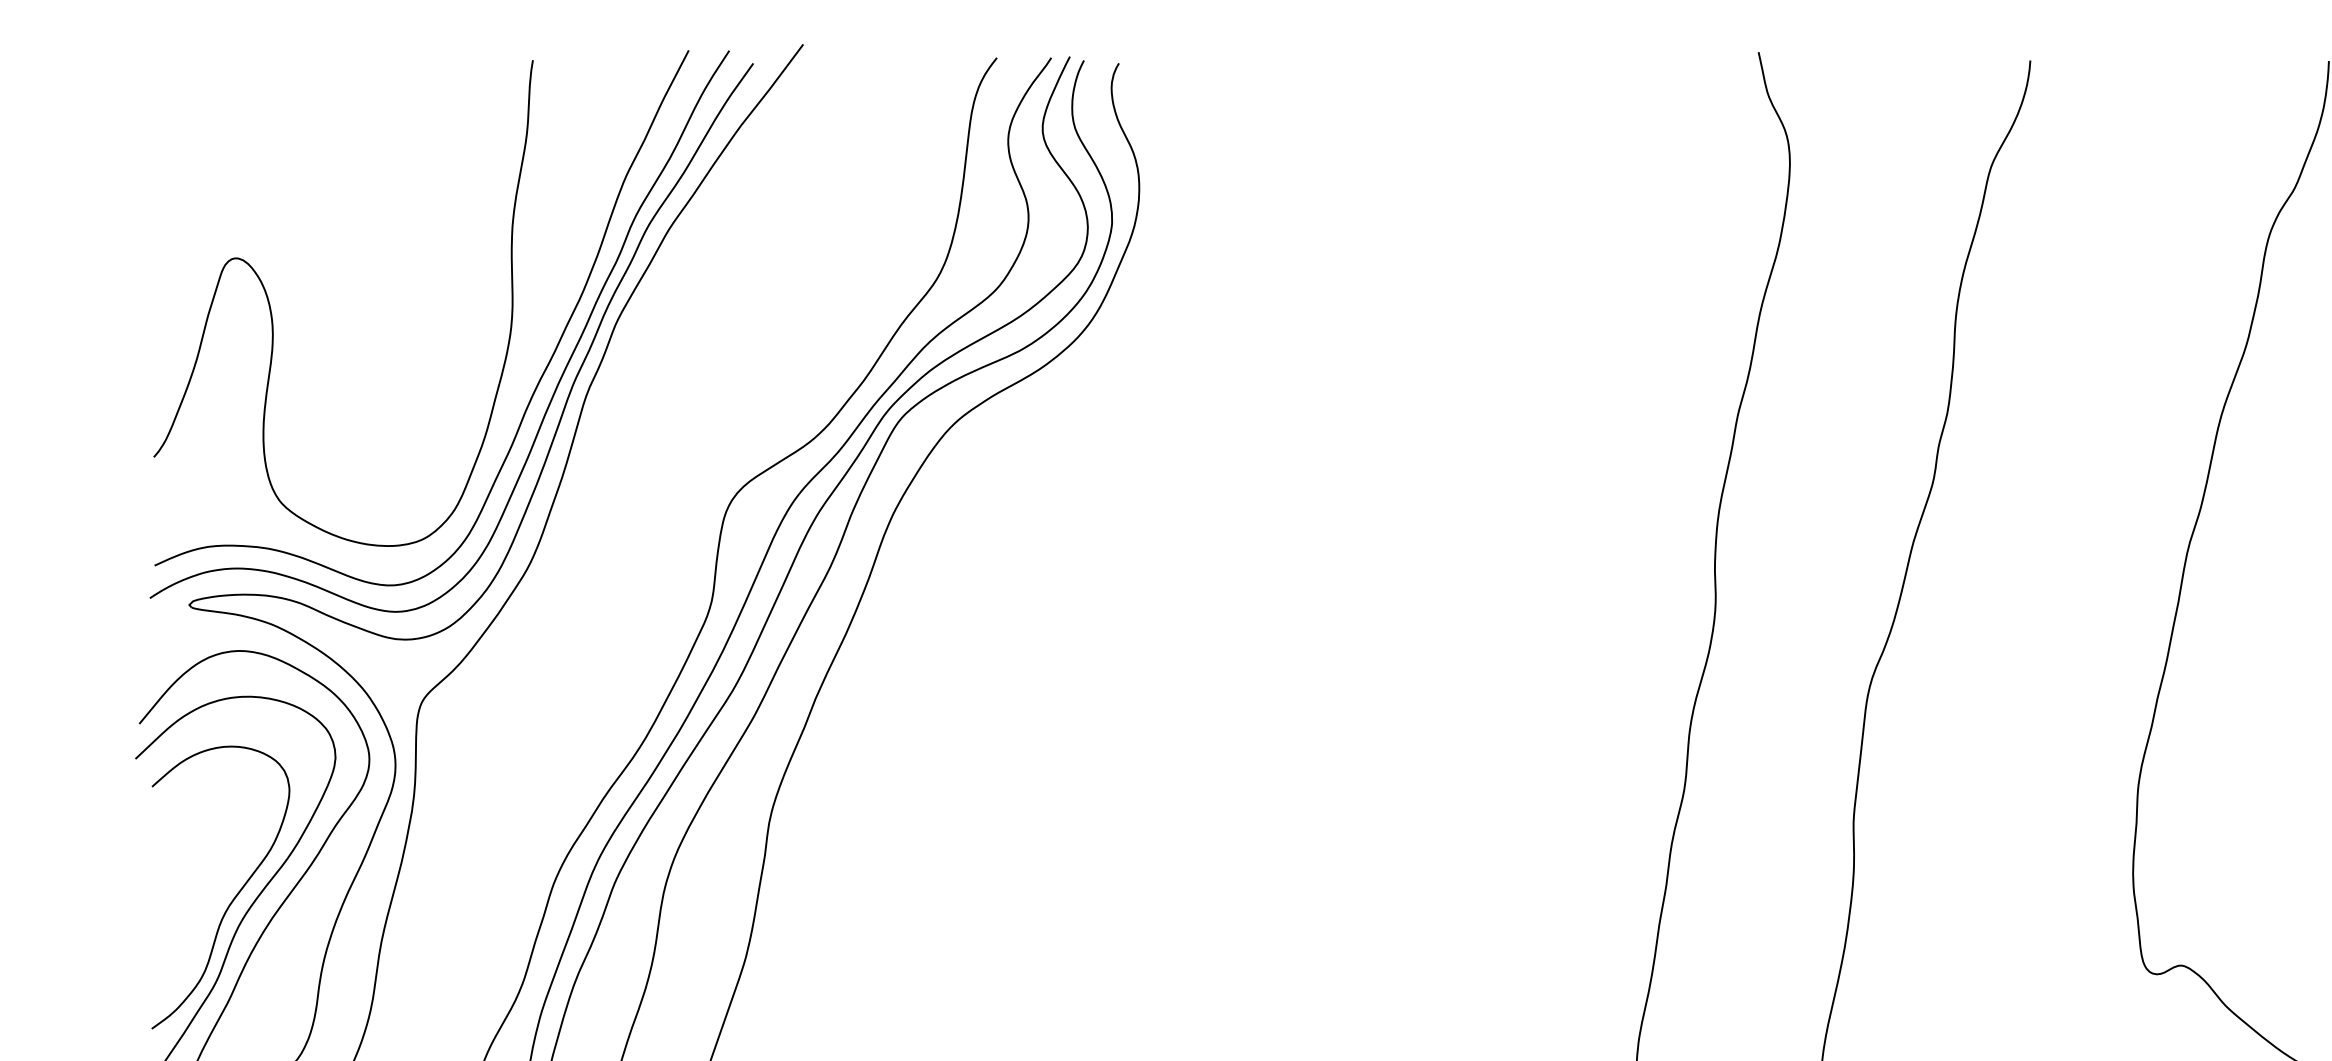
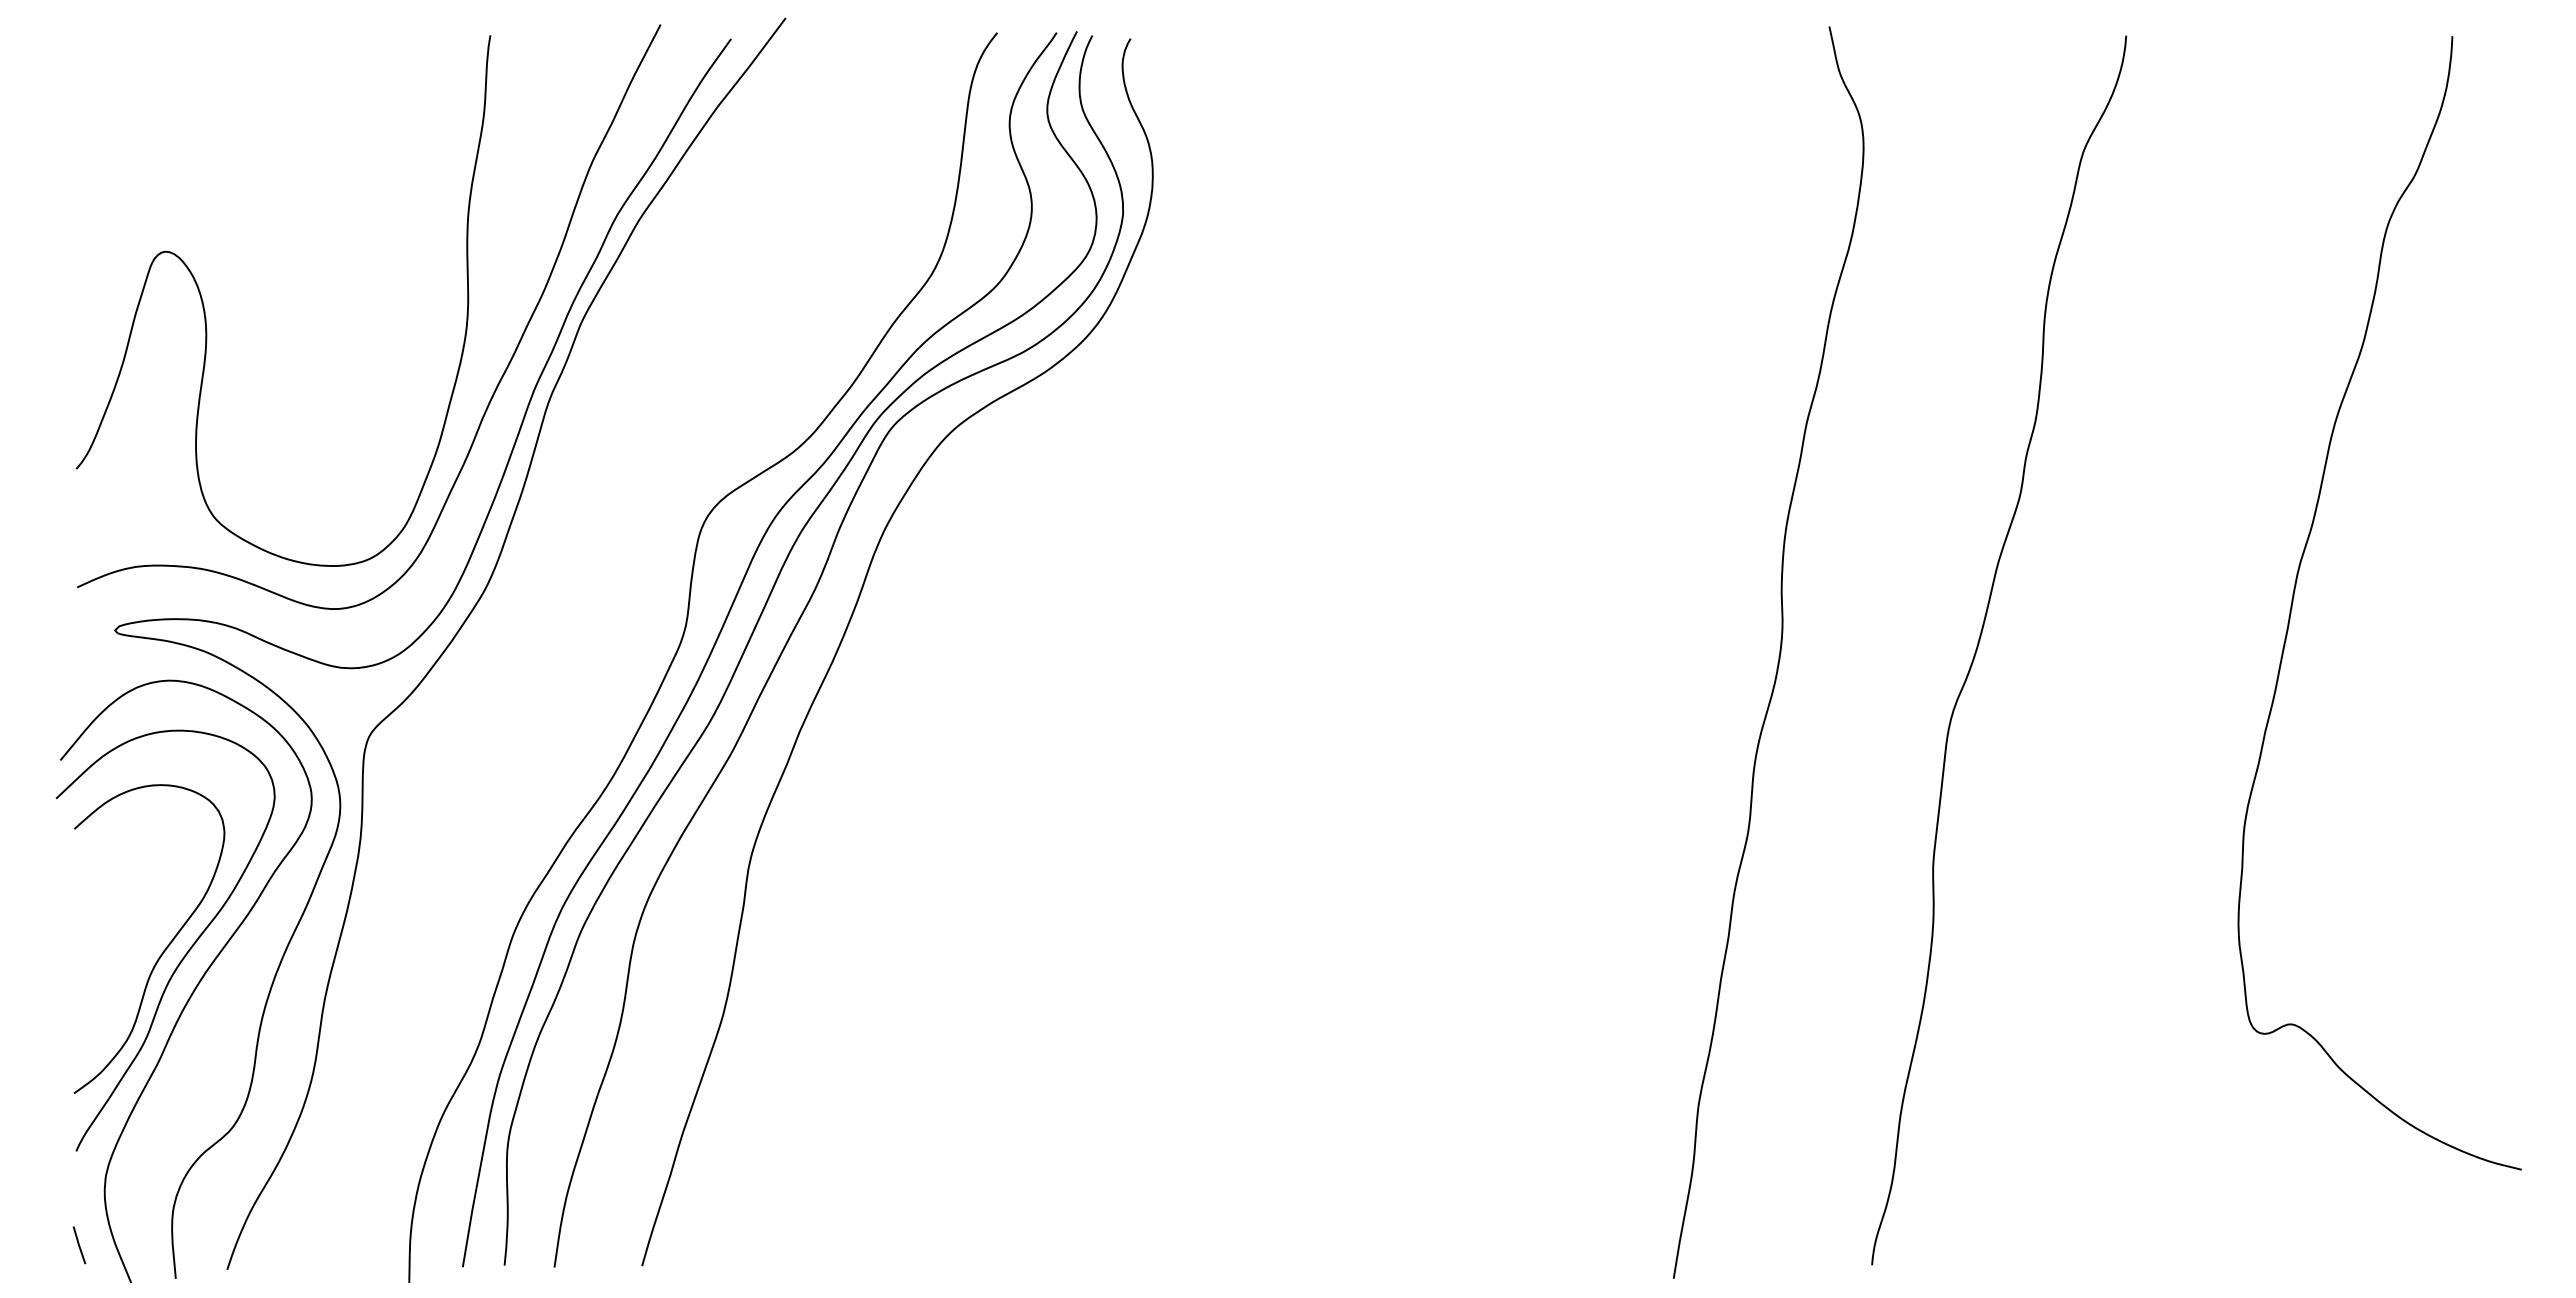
curve: (557, 382) -> (517, 387), removed

